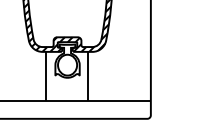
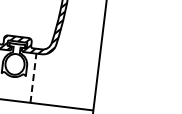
line: (87, 76) -> (33, 78), solid -> dashed

